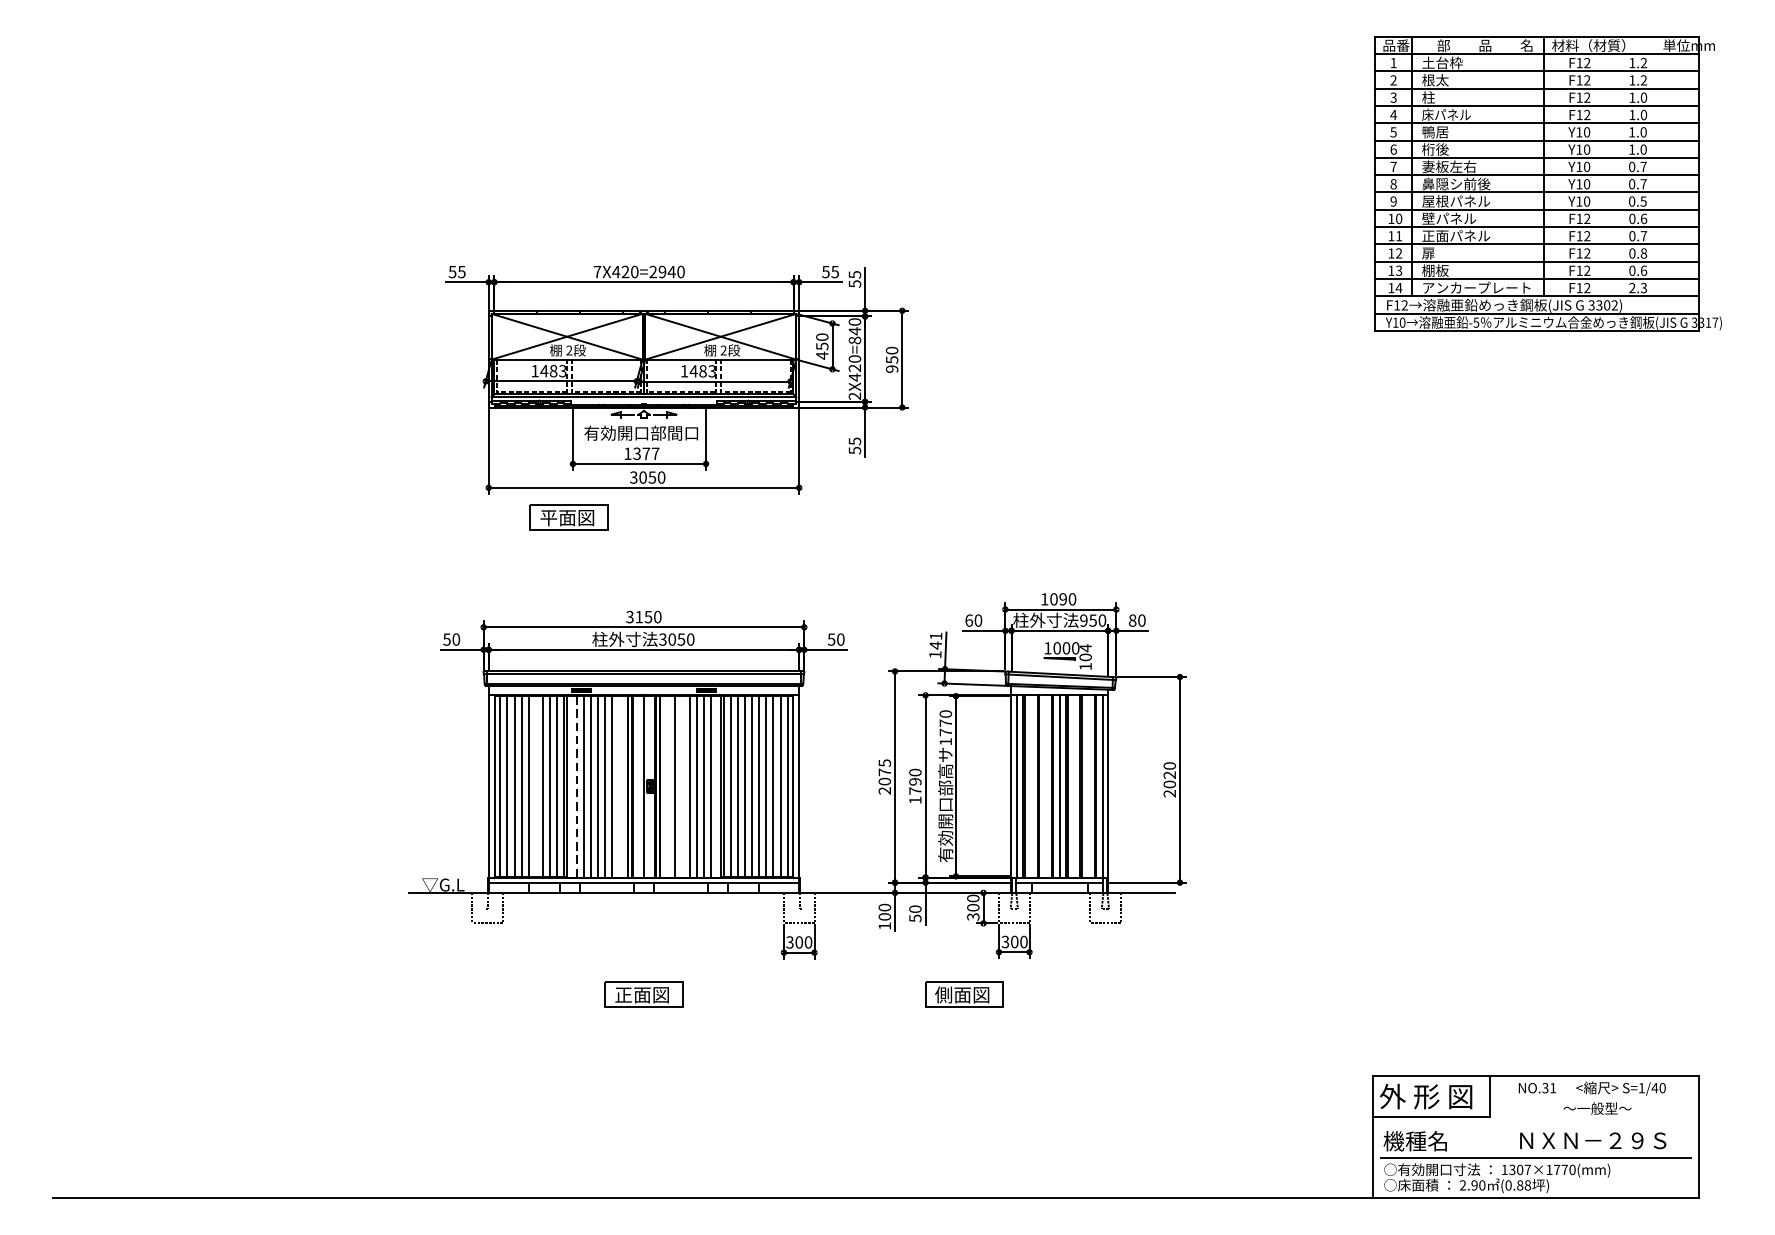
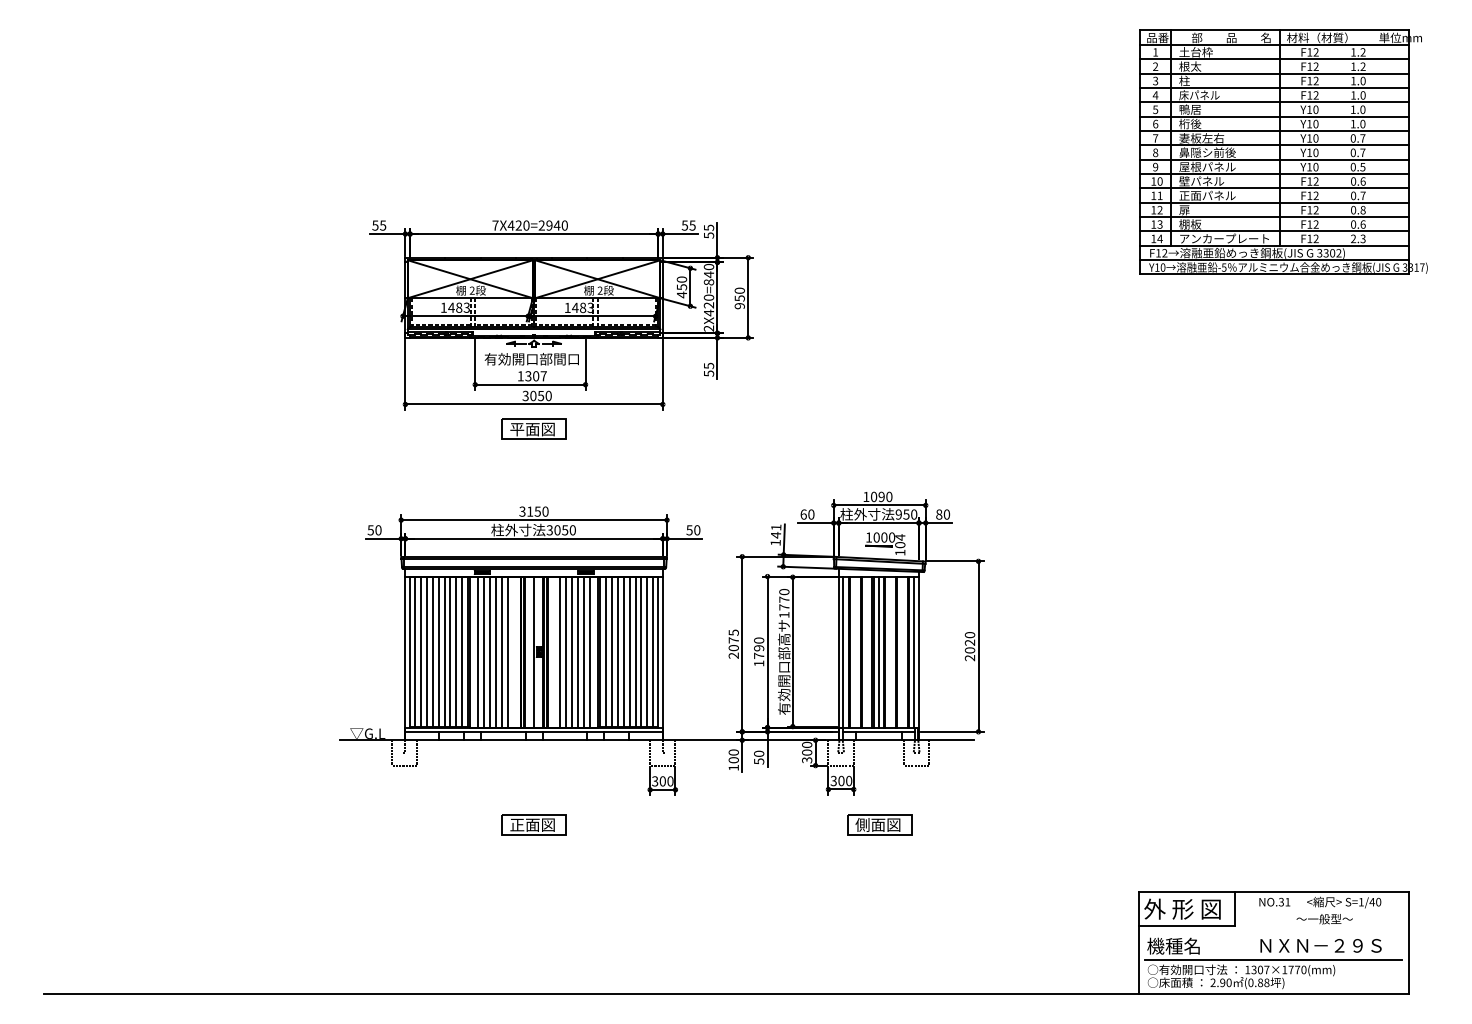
text: (646, 454) -> (536, 376), 1377 -> 1307
part: (568, 516) -> (533, 428), moved
line: (535, 786) -> (444, 652), added
line: (576, 786) -> (478, 652), dashed -> solid
line: (683, 786) -> (566, 652), added
part: (964, 994) -> (879, 824), moved

